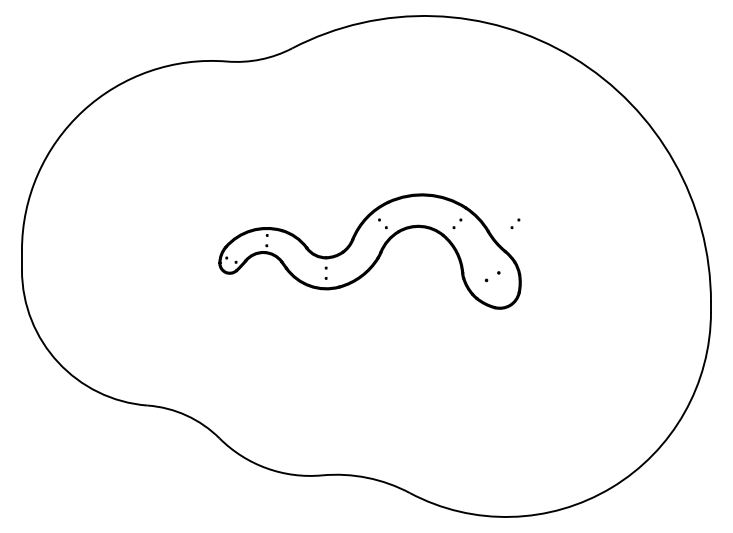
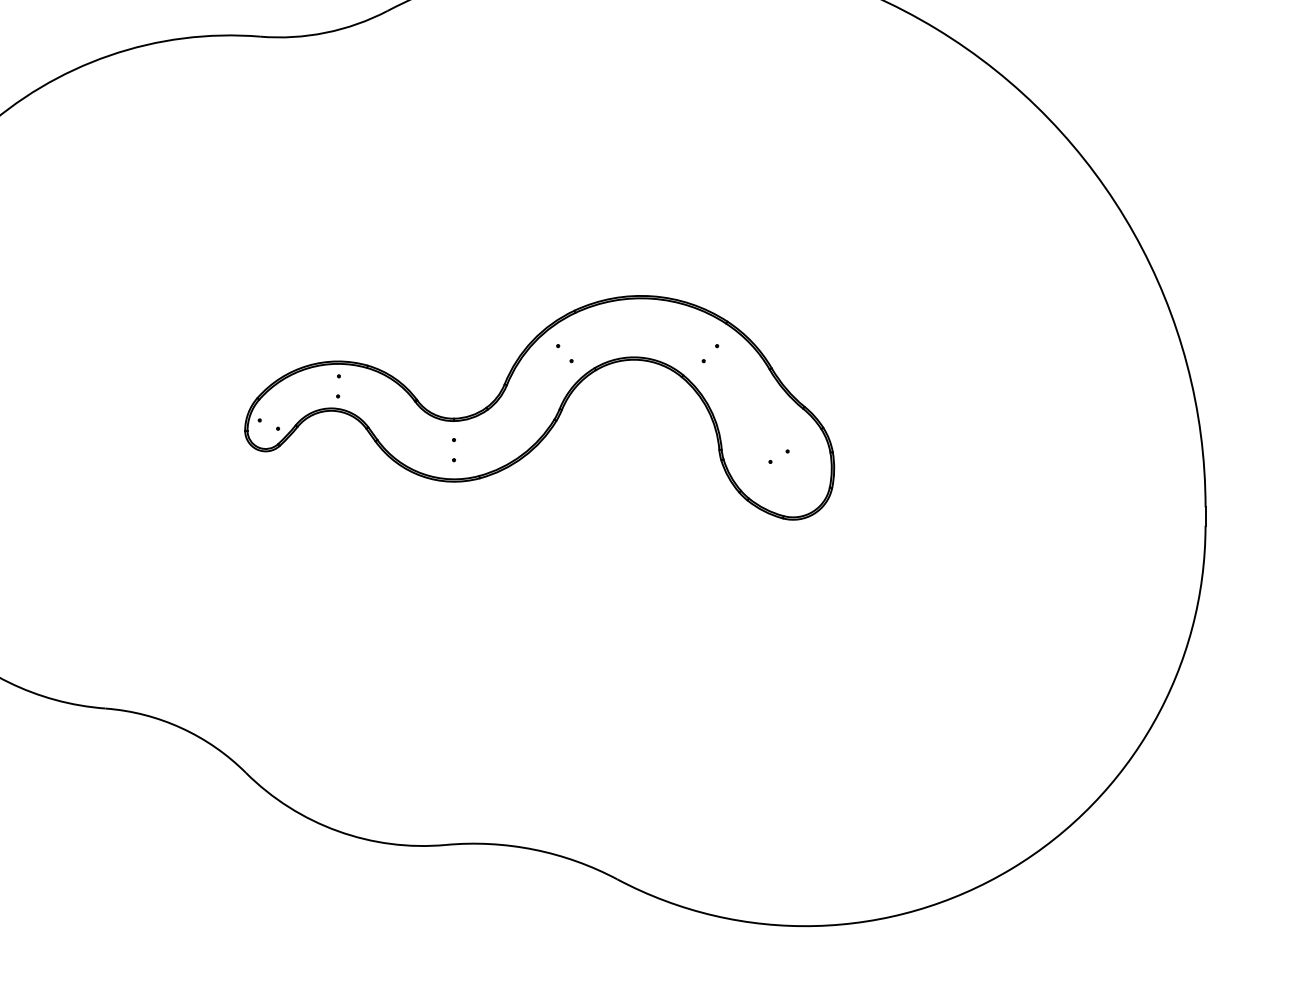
part: (515, 223) -> (823, 352), removed
part: (492, 276) -> (778, 456), size x0.71

